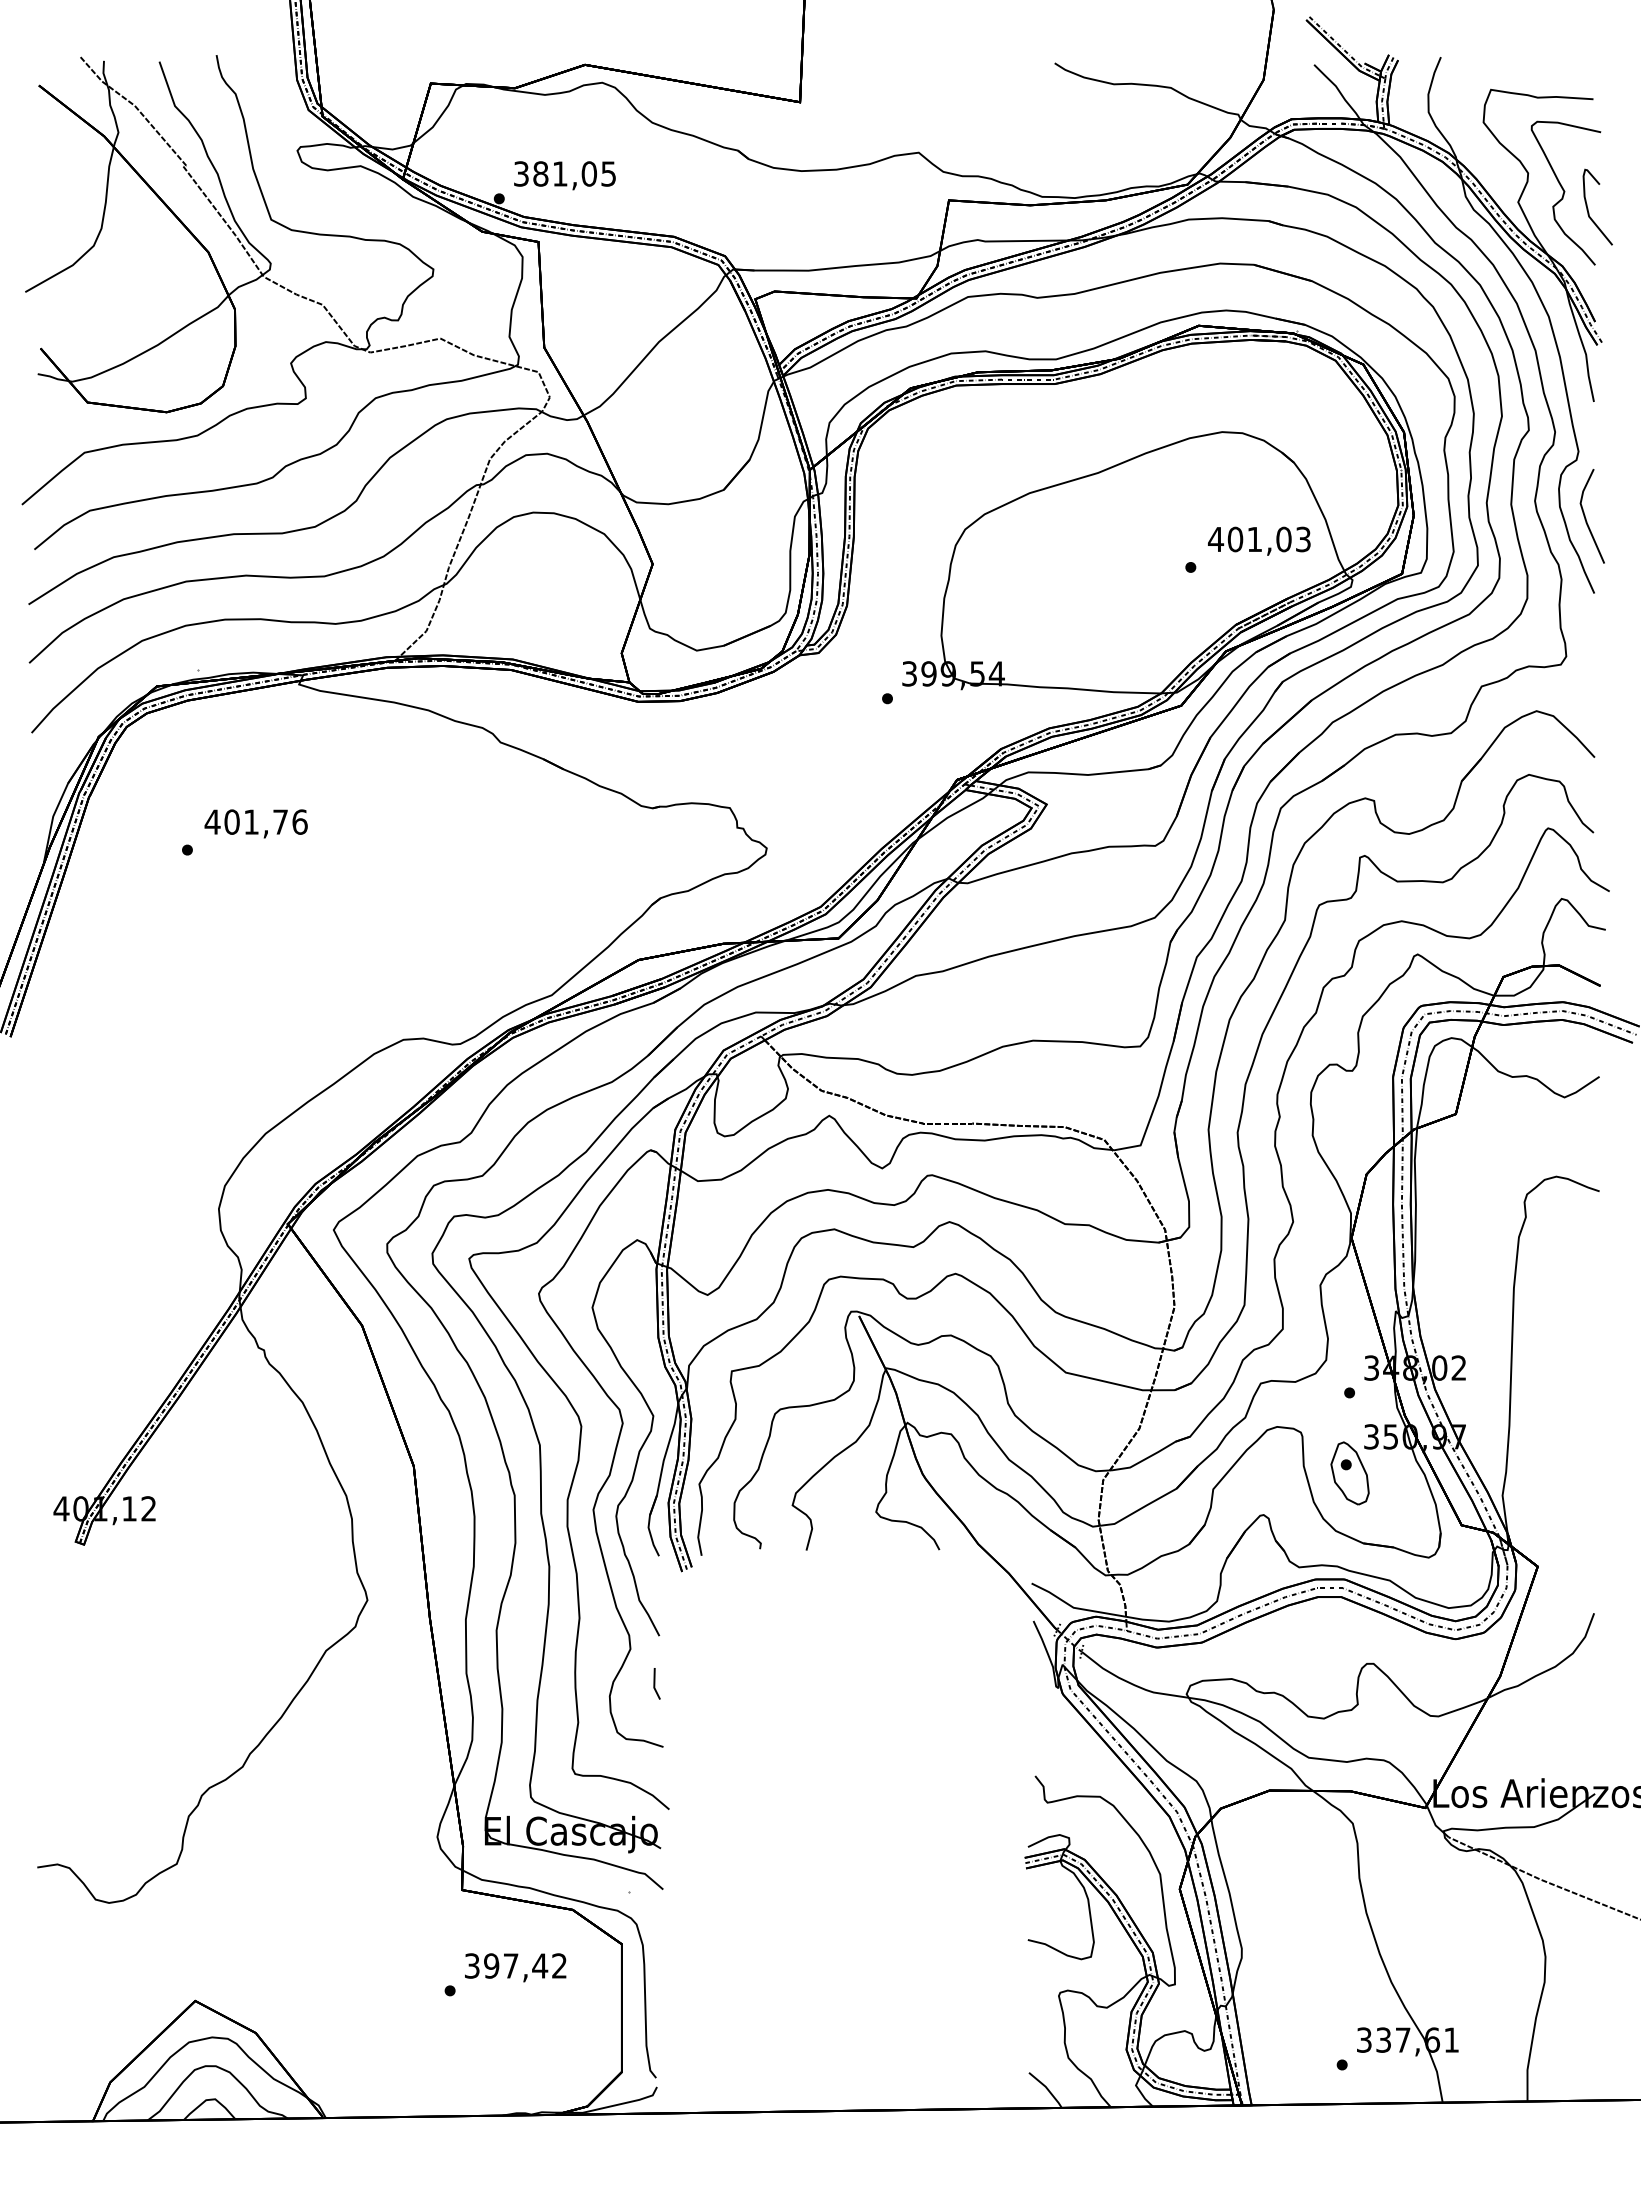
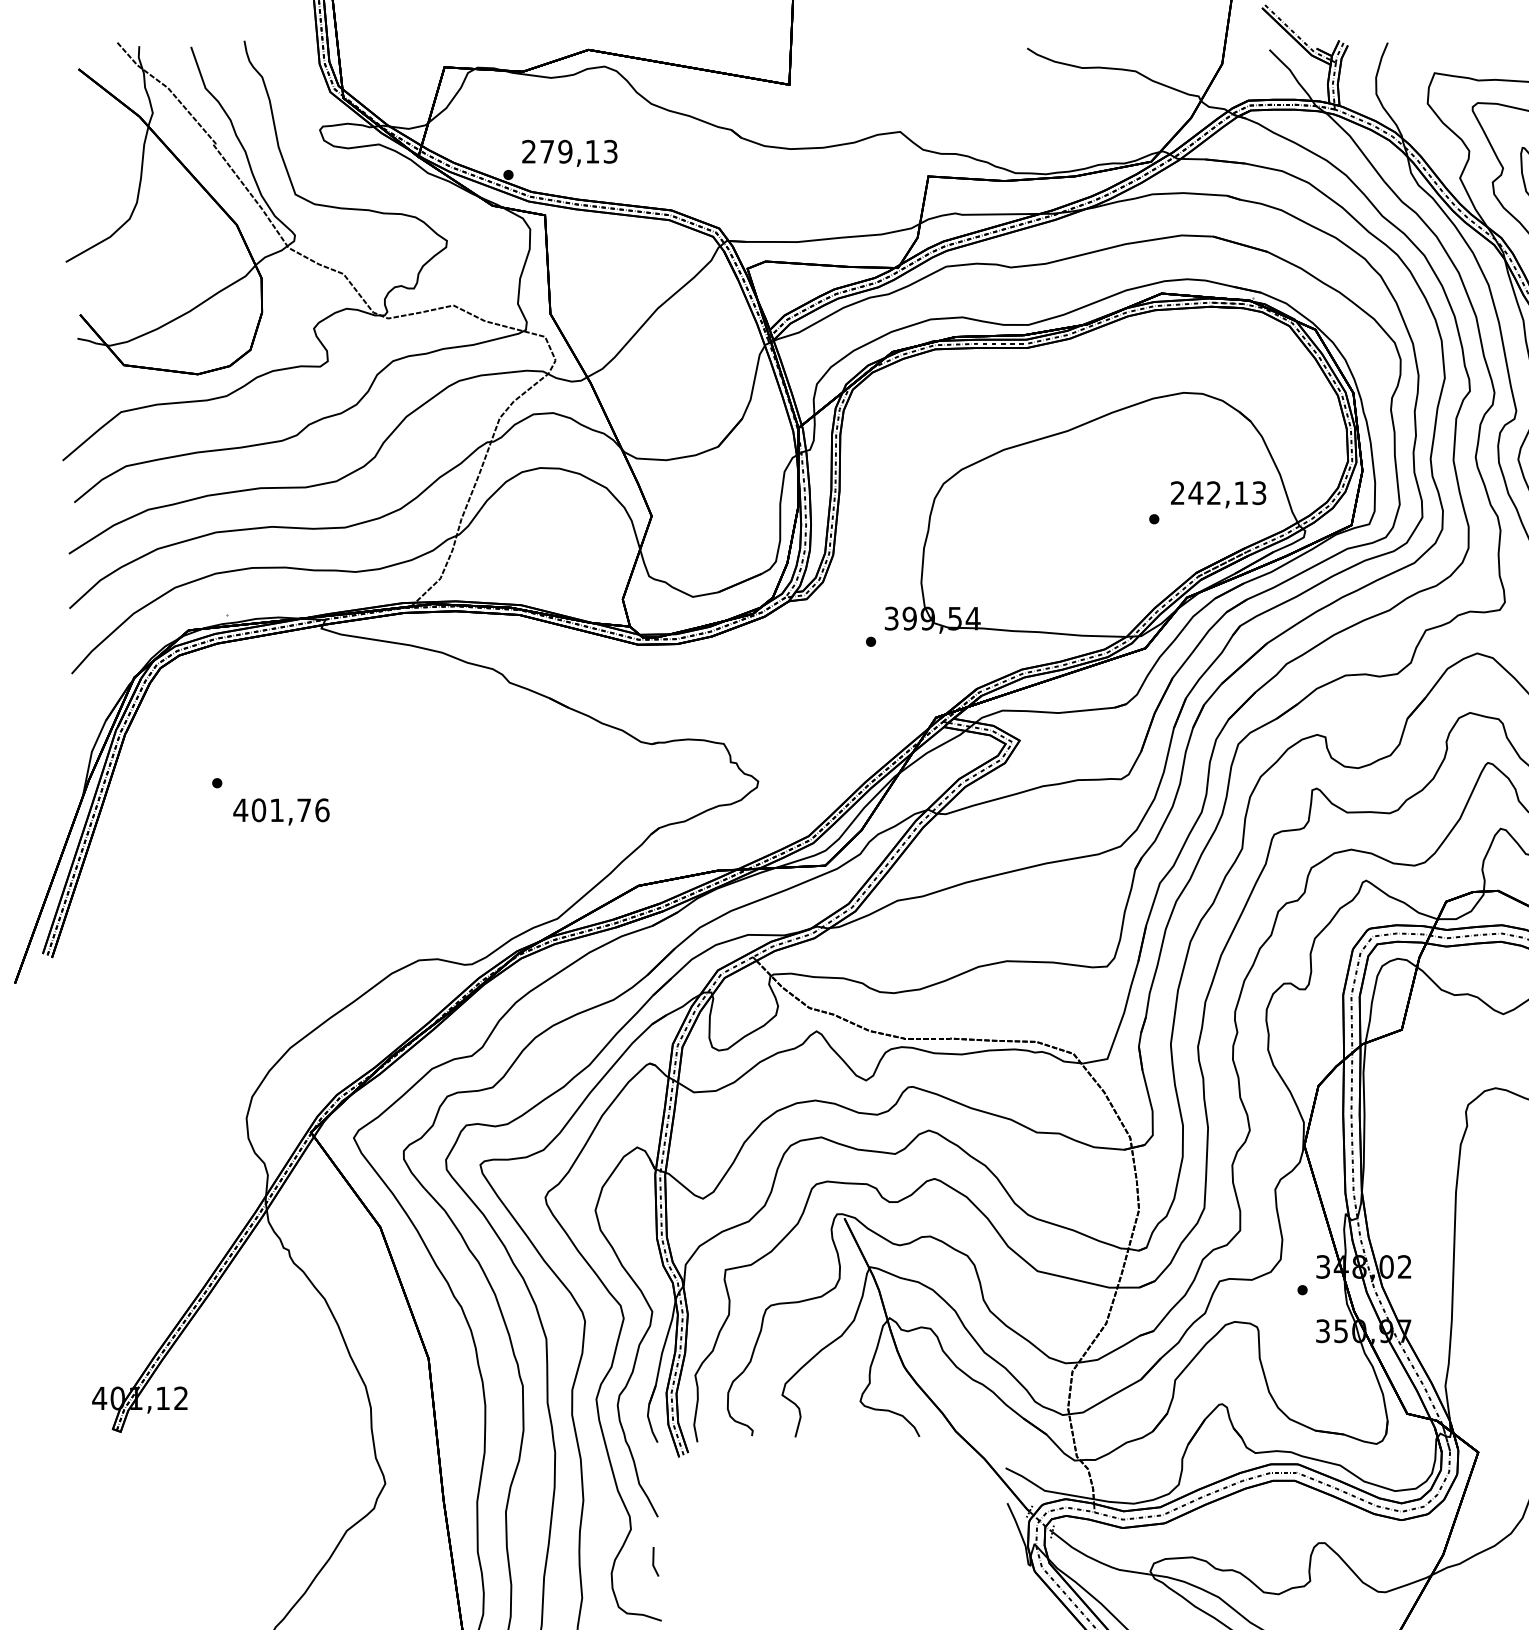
text: (564, 173) -> (569, 151), 381,05 -> 279,13
text: (1249, 539) -> (1209, 493), 401,03 -> 242,13
text: (255, 823) -> (280, 811), moved
part: (1349, 1473) -> (1302, 1365), removed

